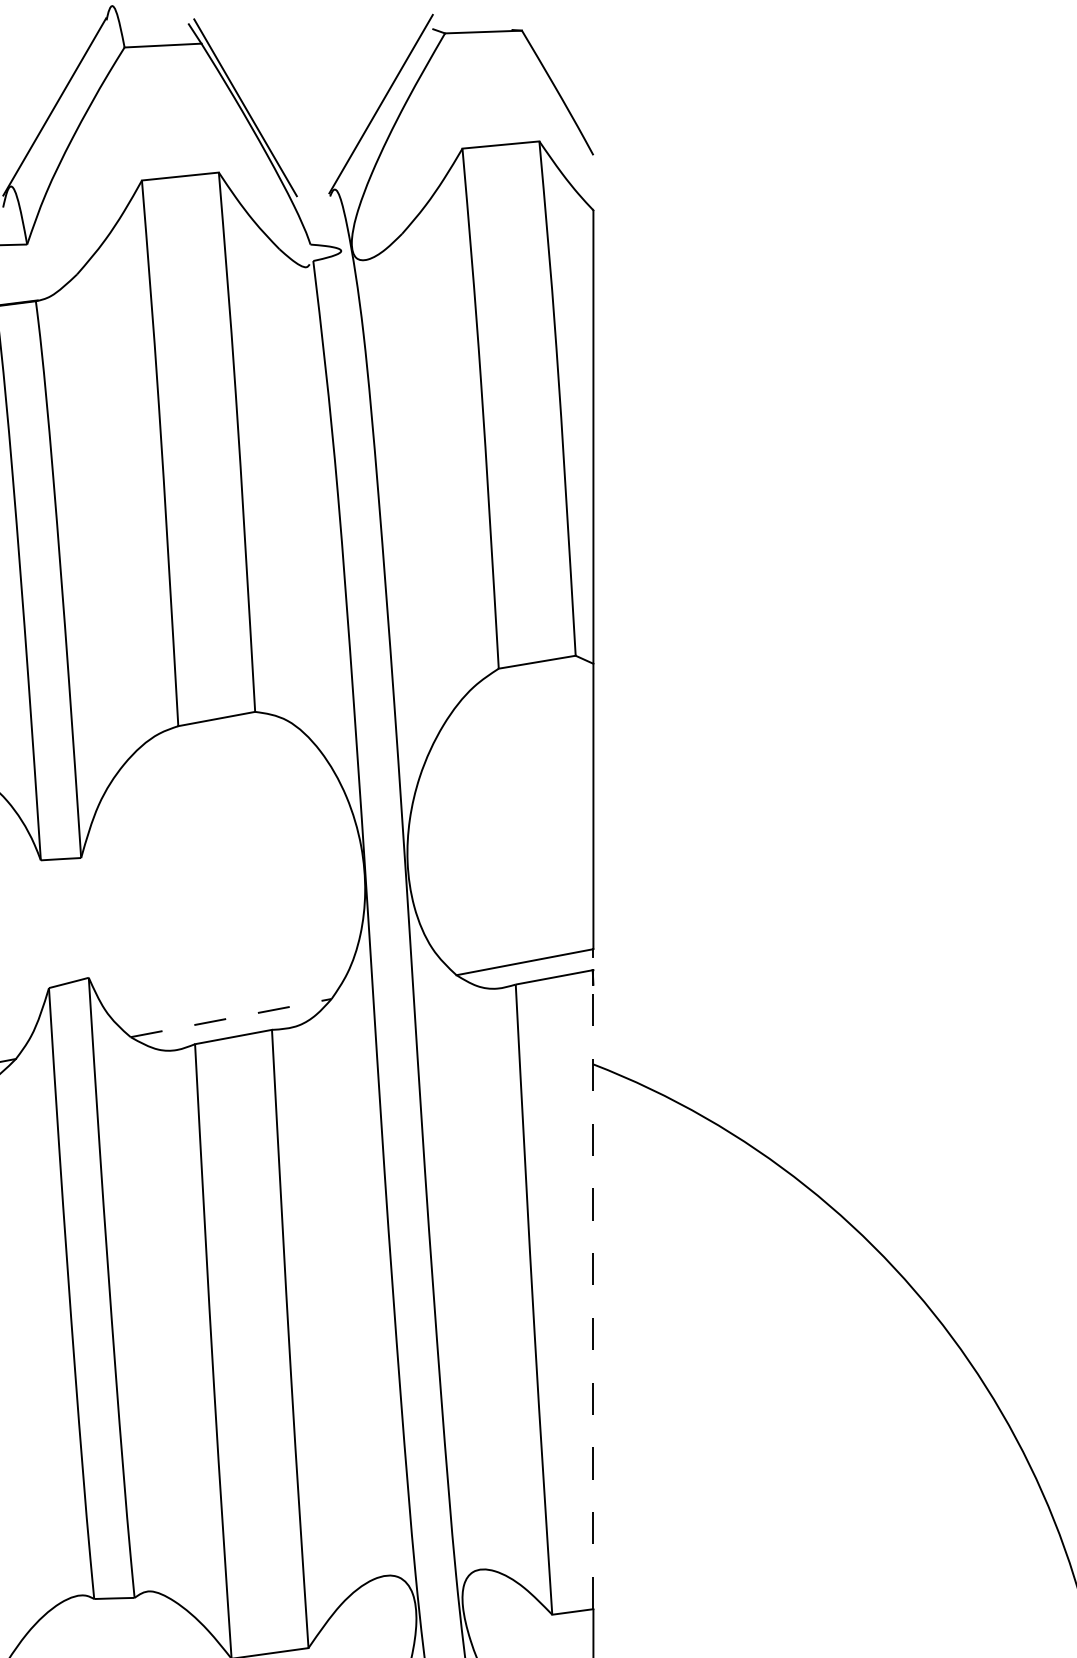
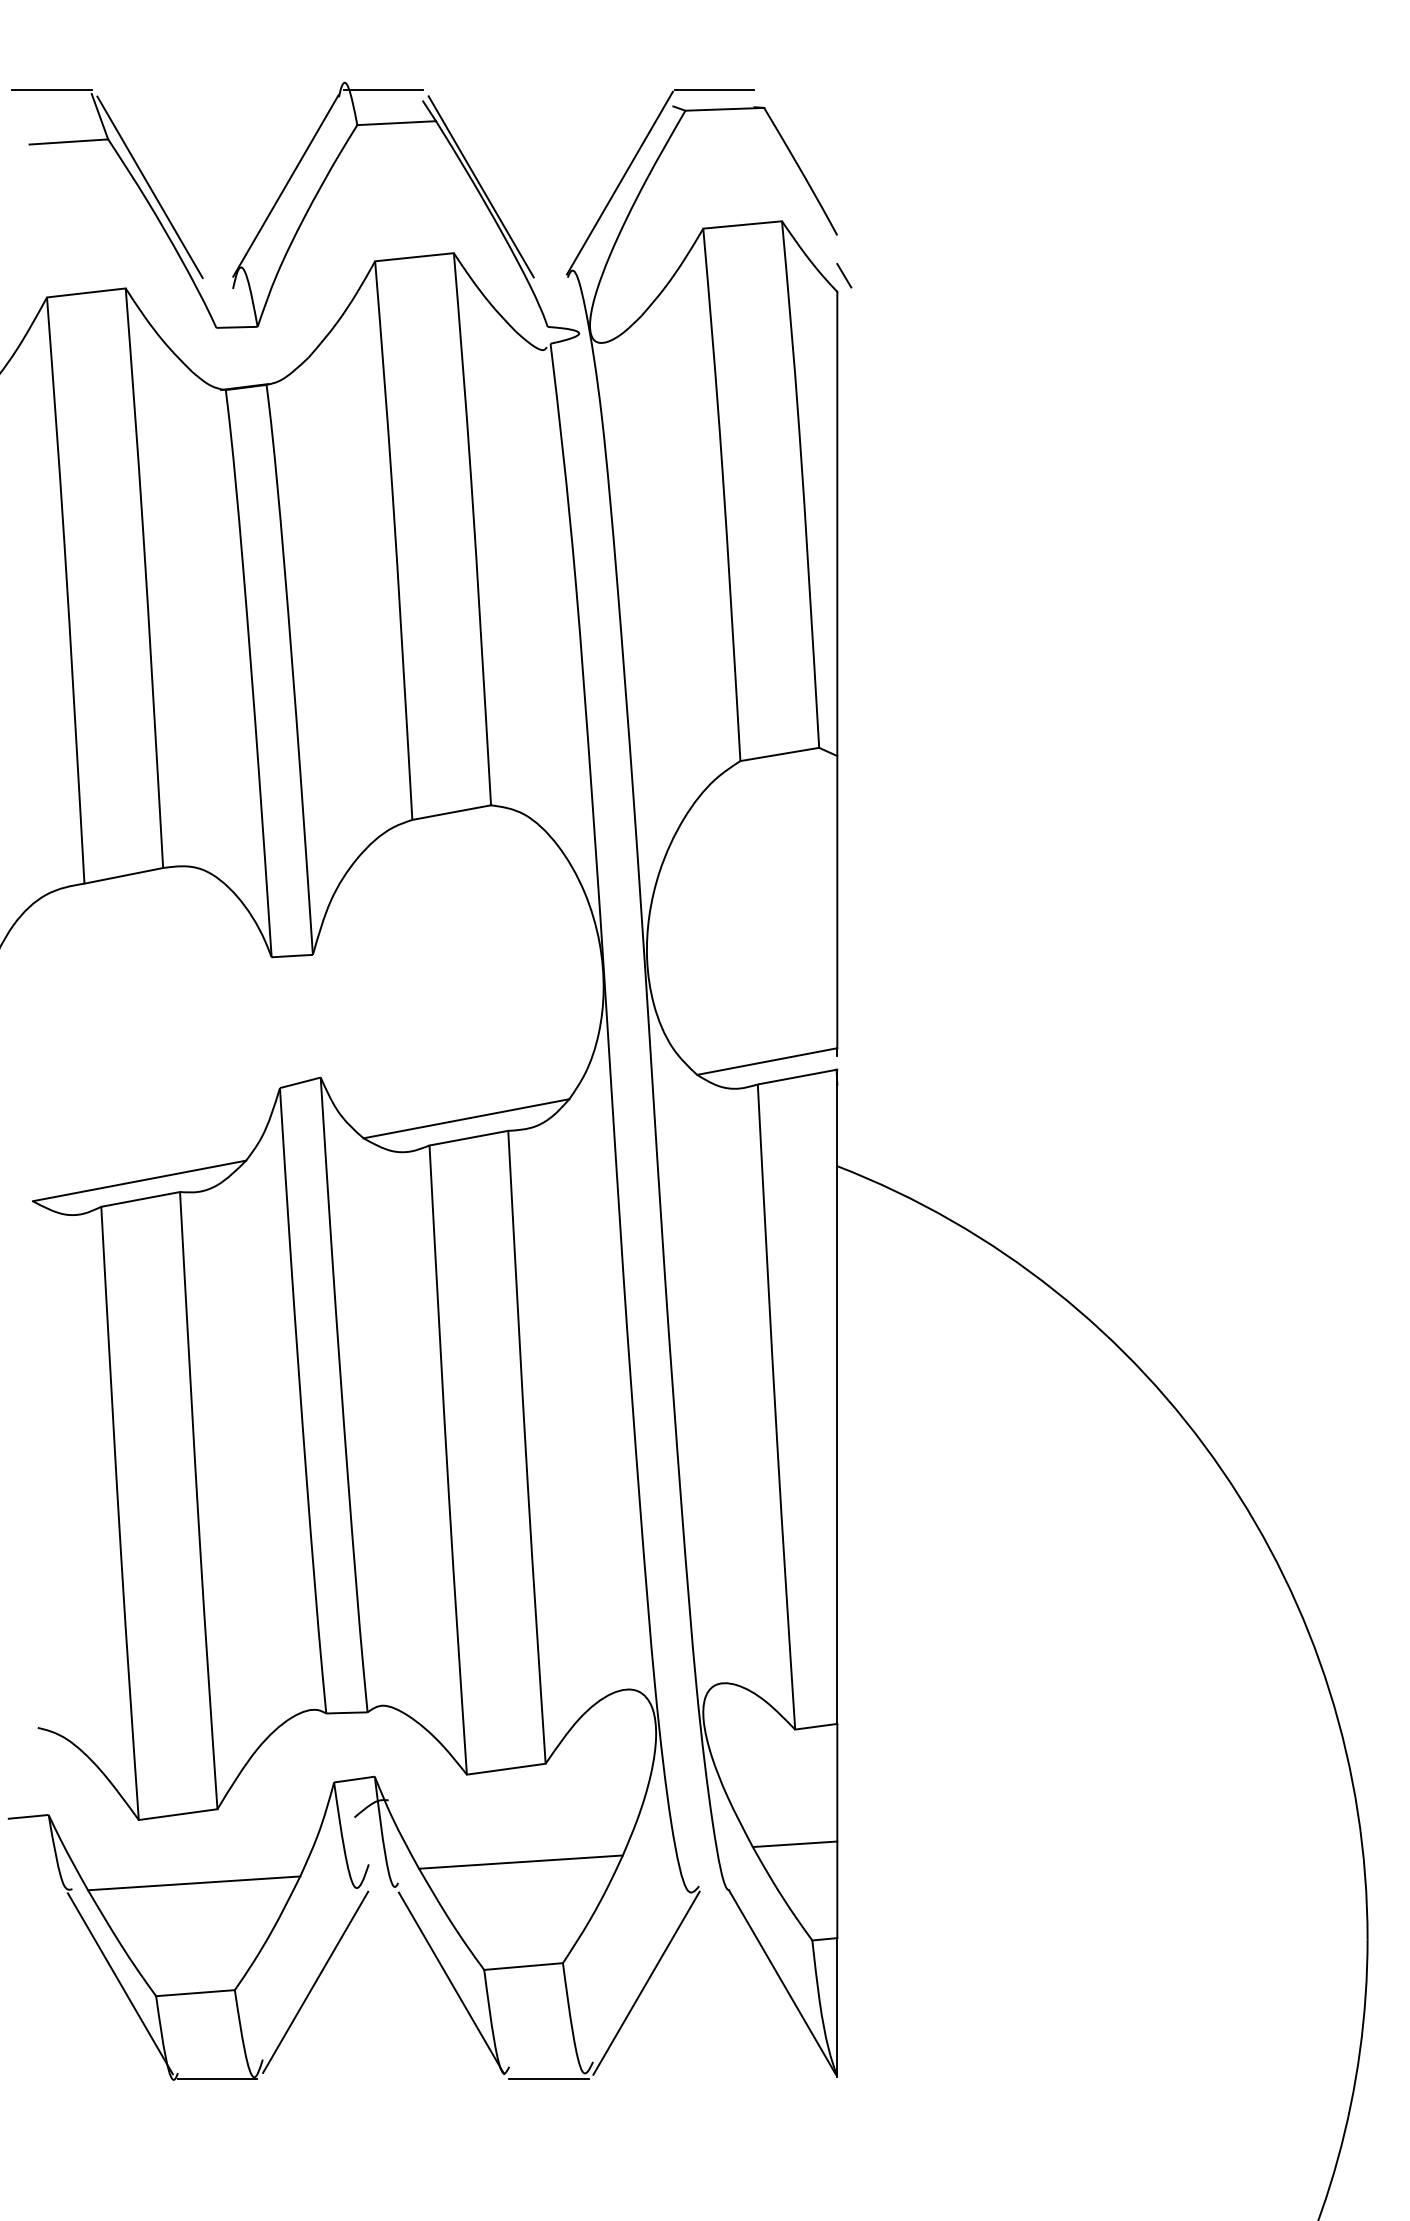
line: (150, 13) -> (383, 90), added
line: (473, 13) -> (714, 90), added
line: (600, 194) -> (844, 275), added
line: (231, 1017) -> (466, 1118), dashed -> solid
line: (593, 1297) -> (837, 1404), dashed -> solid

